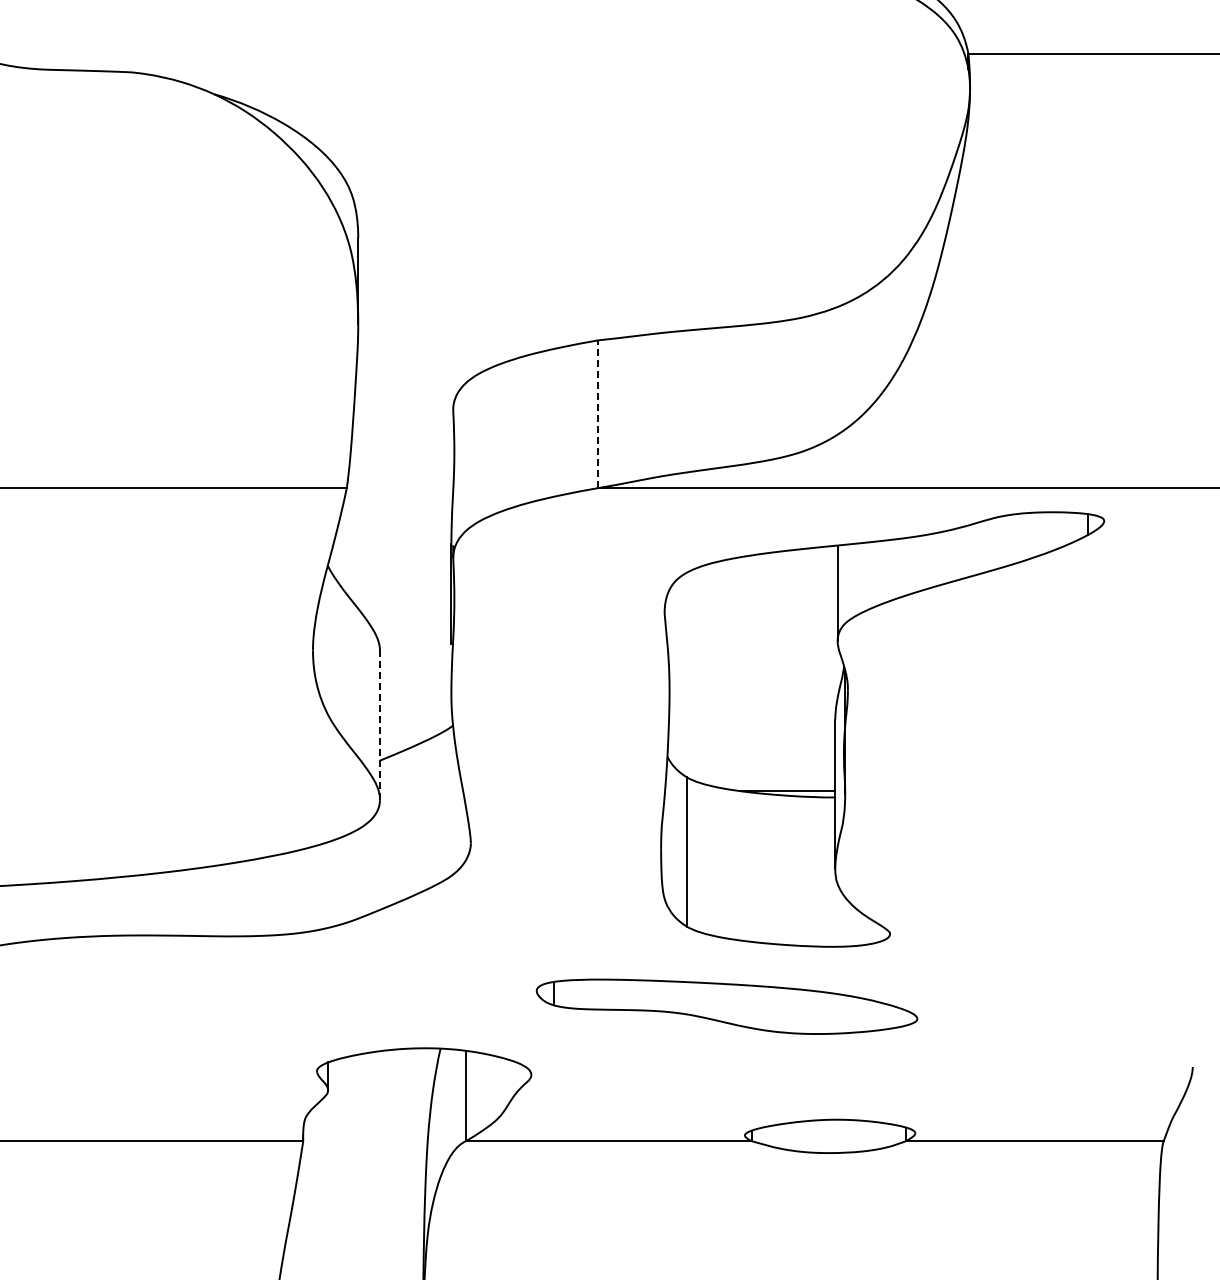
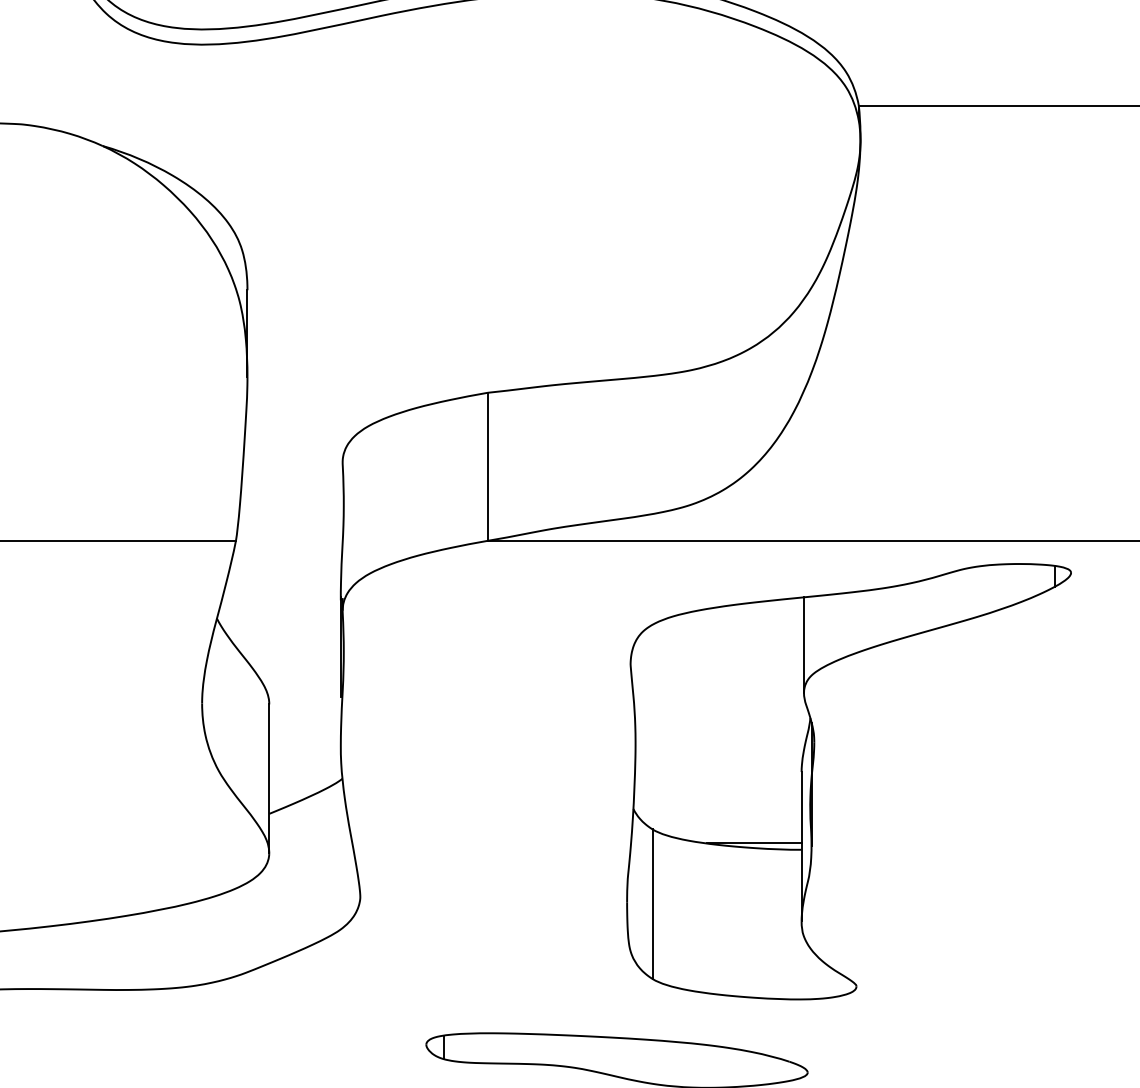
line: (598, 414) -> (488, 467), dashed -> solid
line: (379, 724) -> (268, 777), dashed -> solid
part: (846, 725) -> (812, 777), moved

